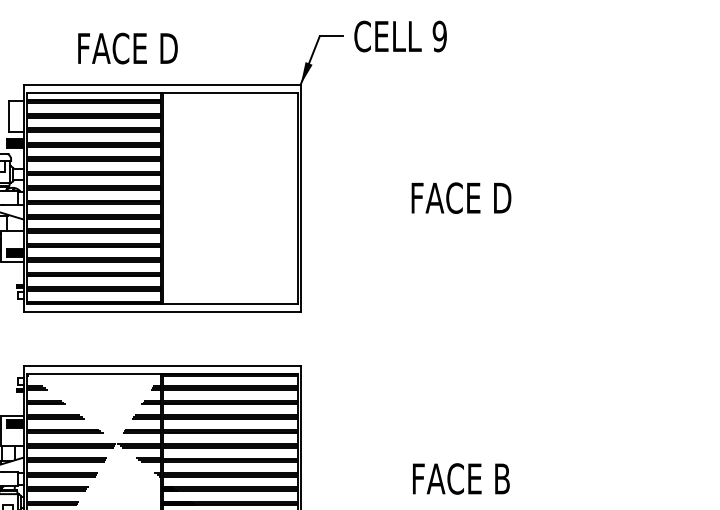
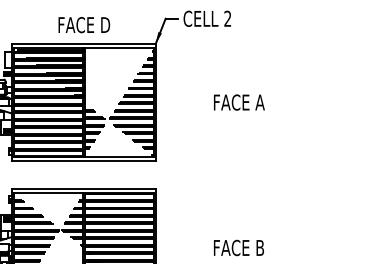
text: (439, 35) -> (227, 18), 9 -> 2
text: (128, 49) -> (84, 25), moved
text: (460, 198) -> (238, 102), FACE D -> FACE A
hatch: (164, 199) -> (85, 103), added

